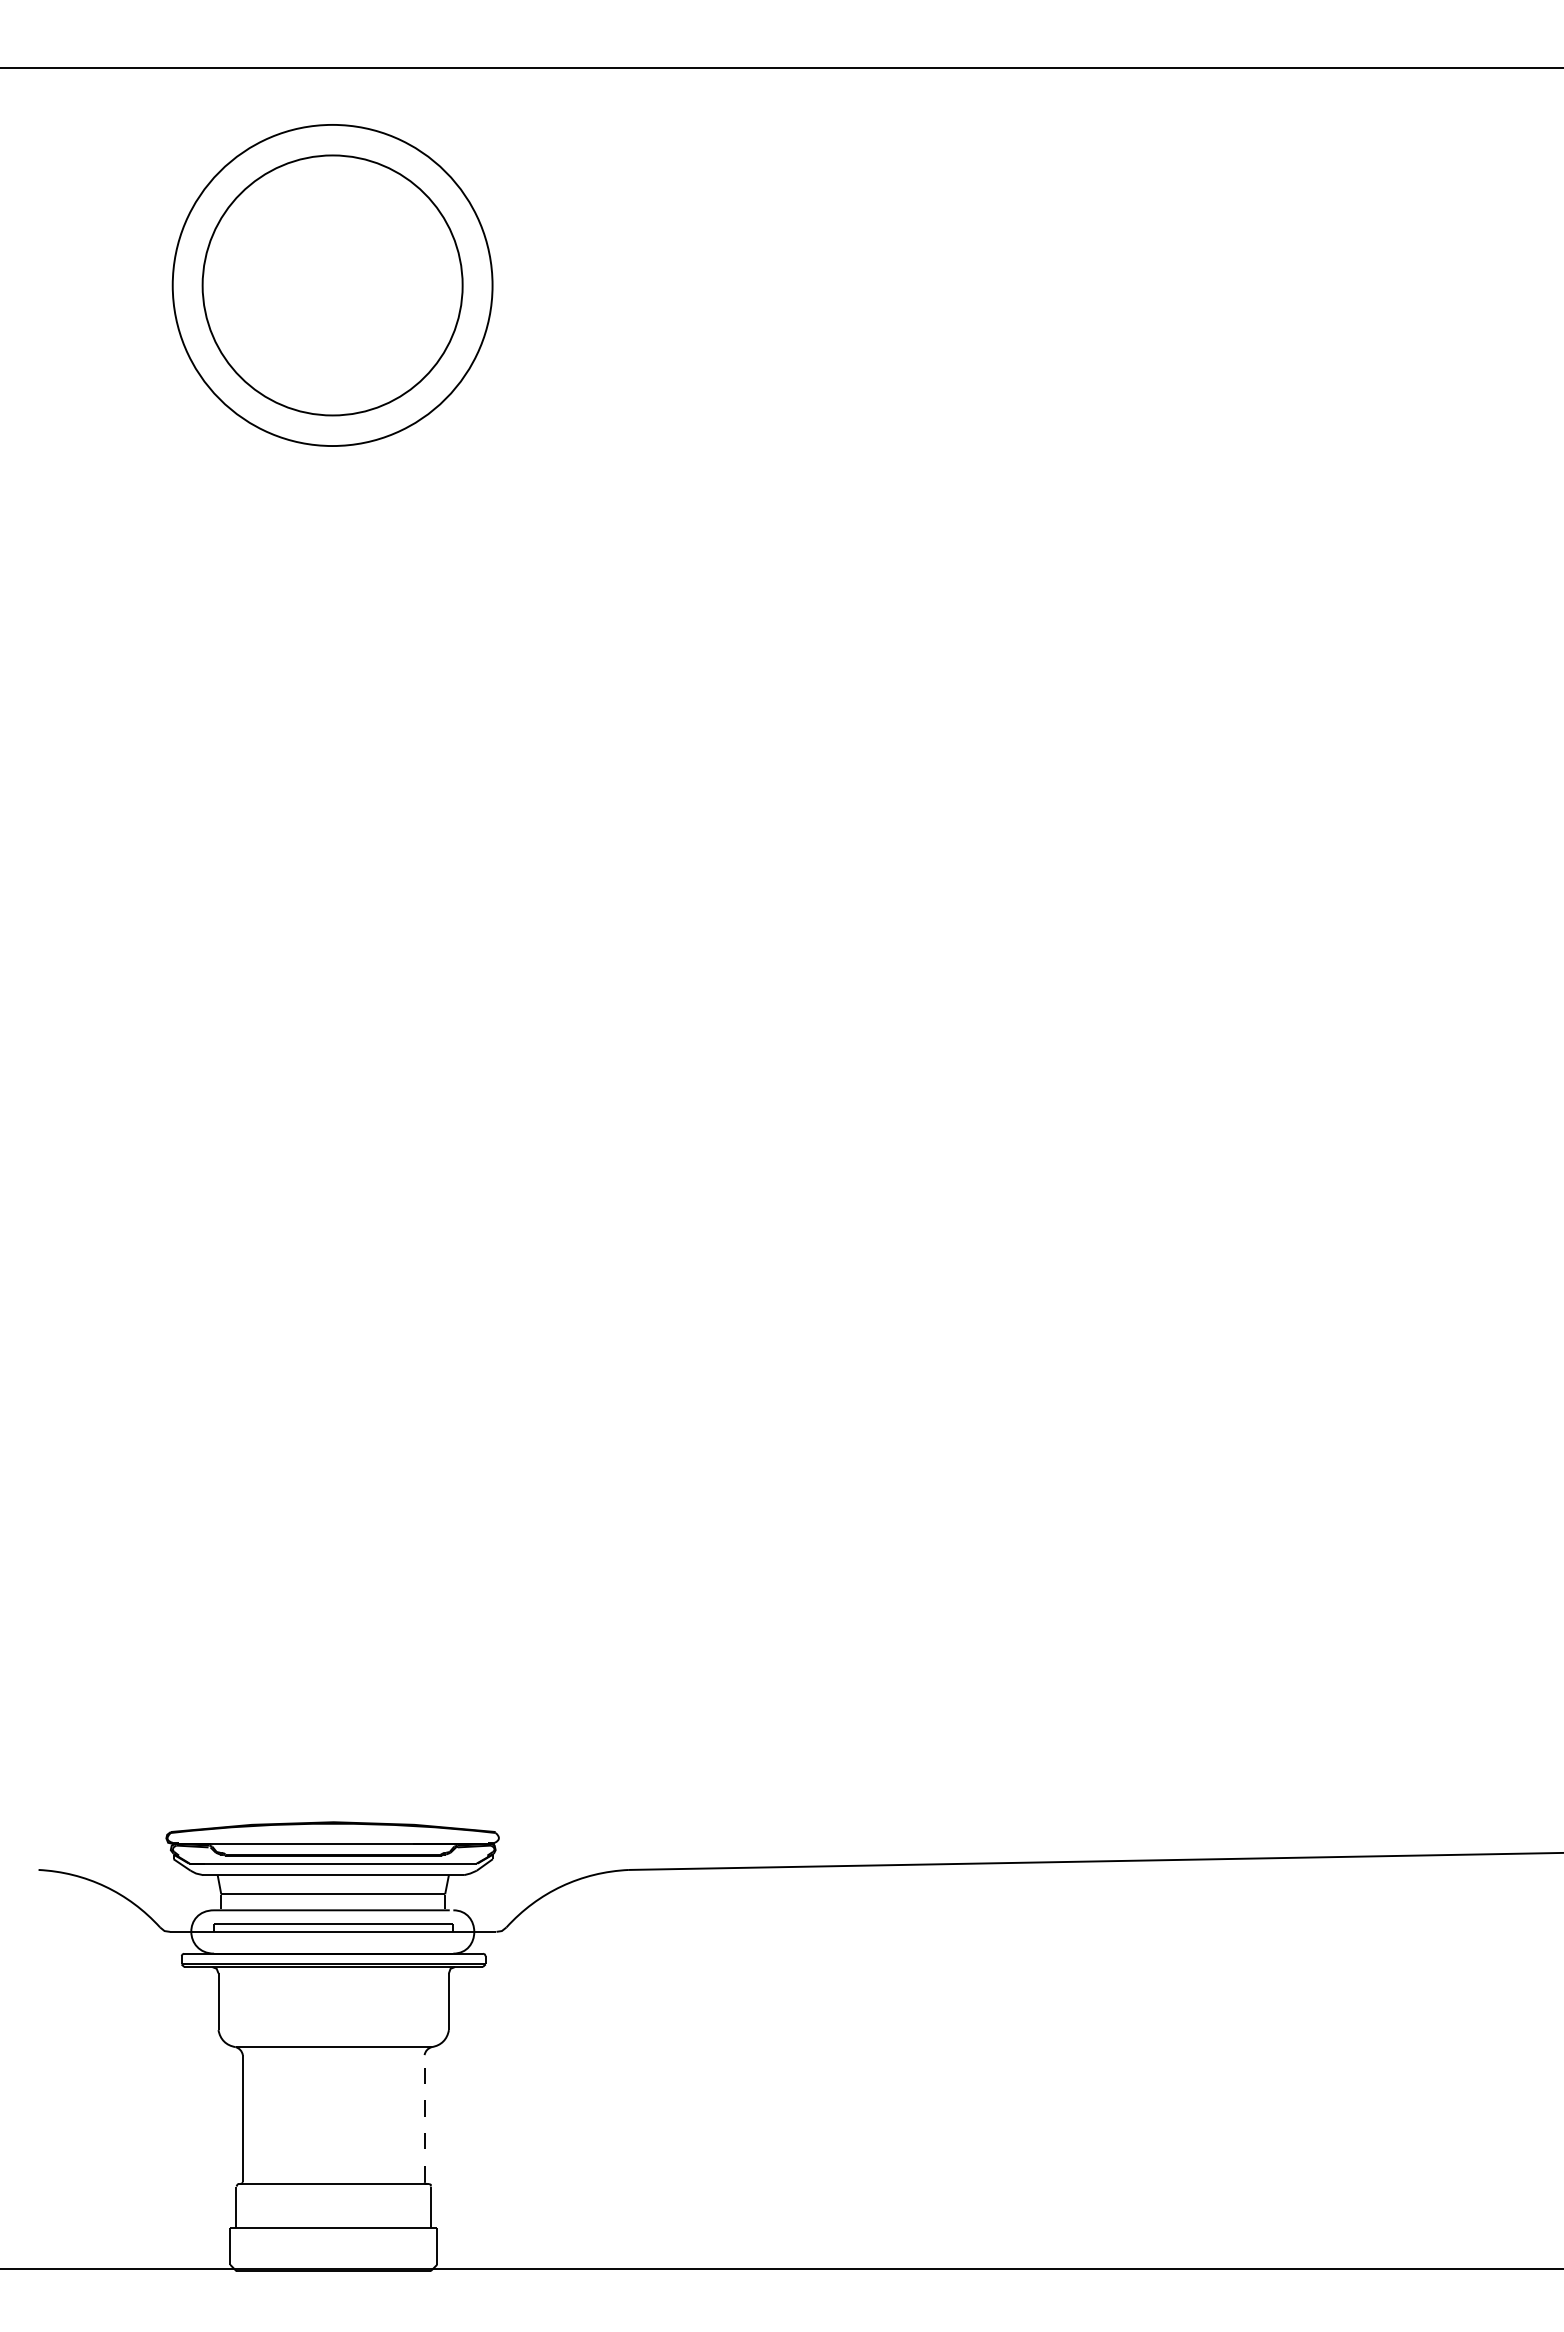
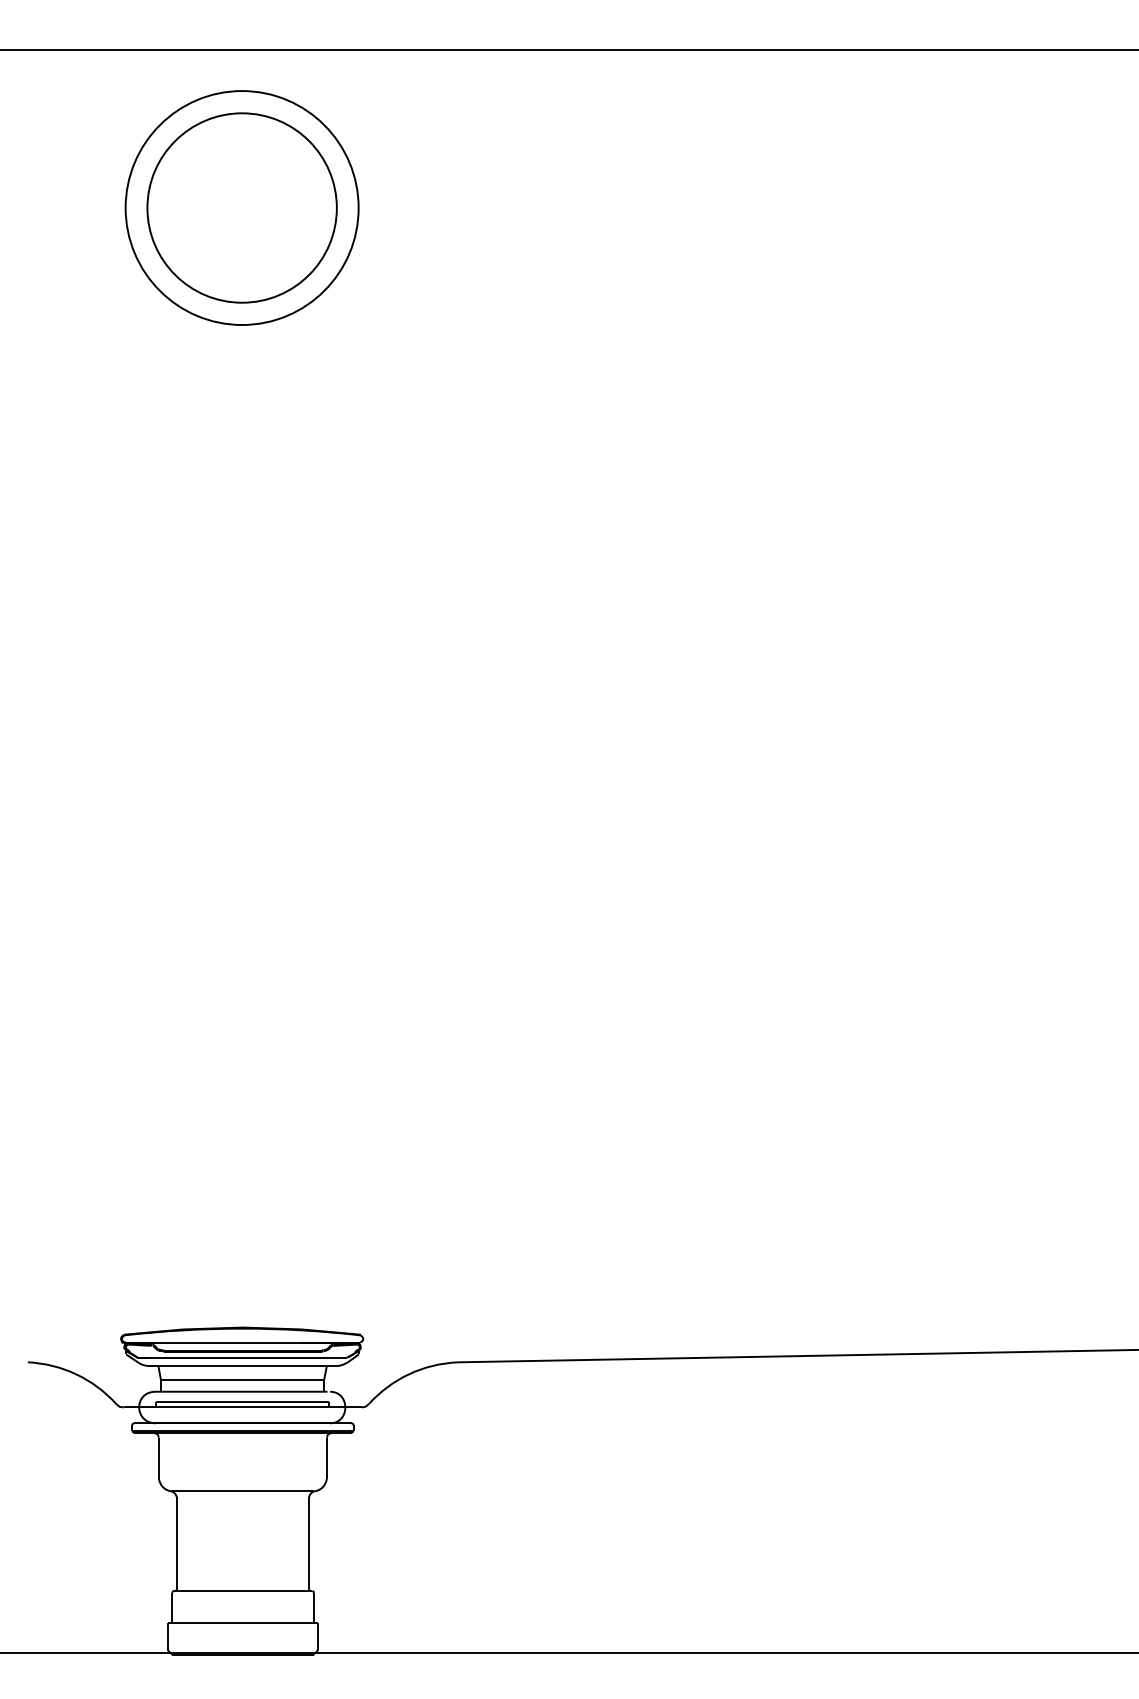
line: (424, 2118) -> (309, 1543), dashed -> solid

